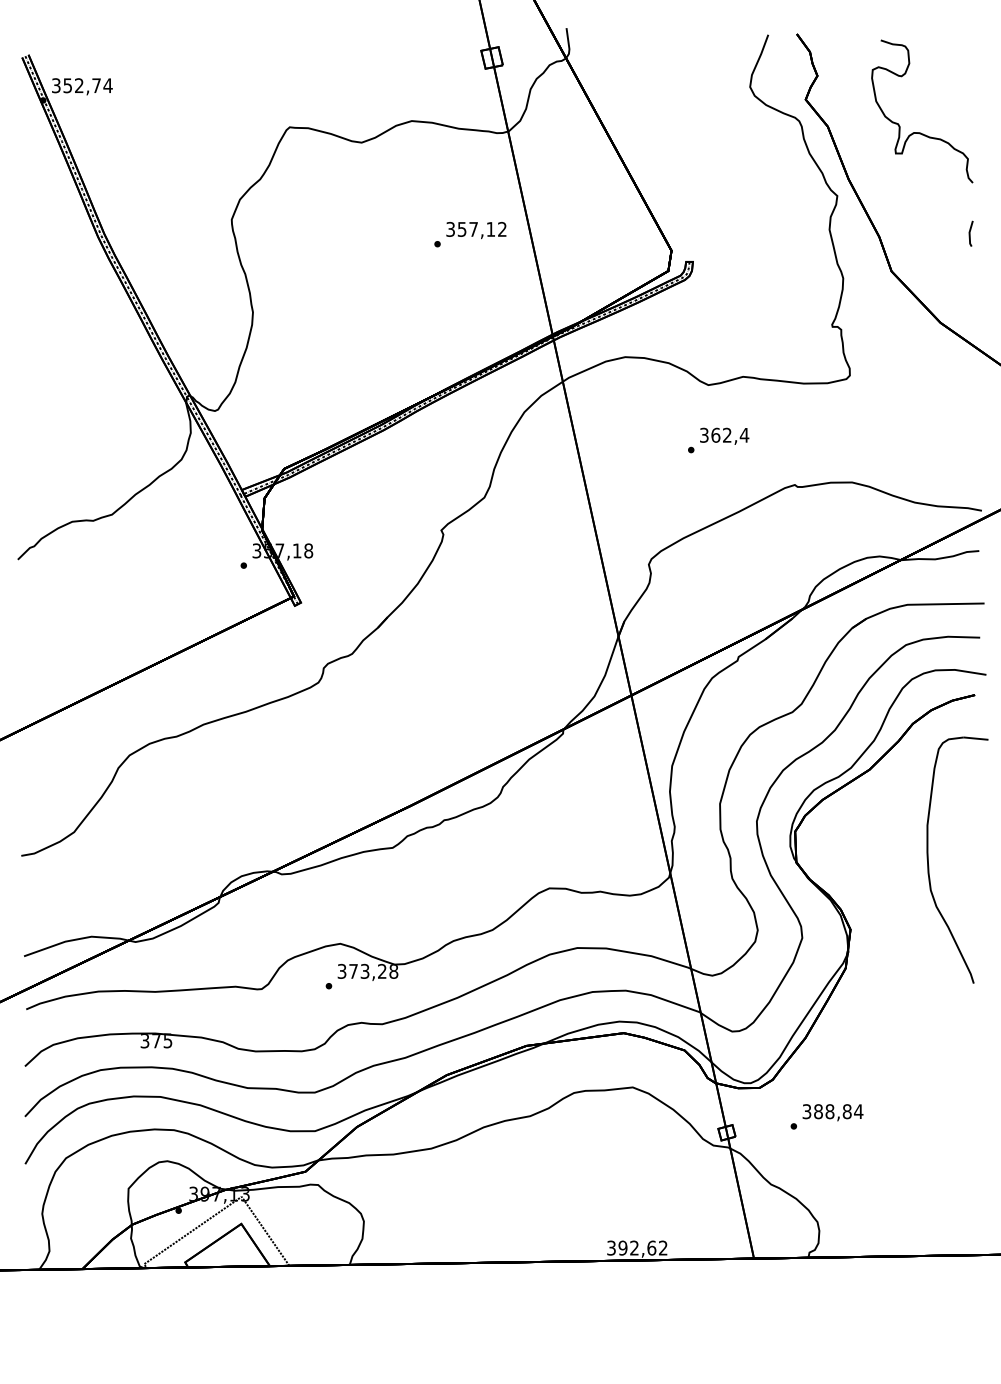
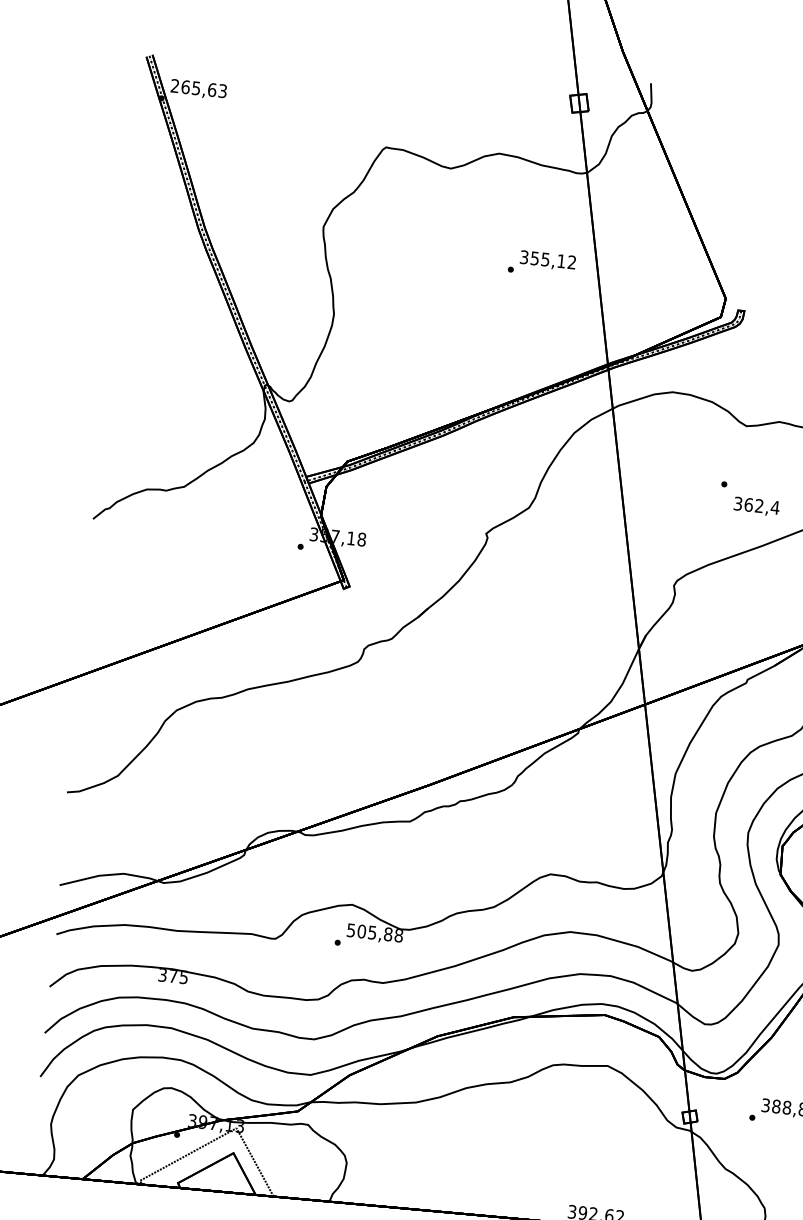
text: (82, 85) -> (199, 88), 352,74 -> 265,63
text: (473, 229) -> (545, 259), 357,12 -> 355,12
text: (724, 435) -> (756, 505), moved
text: (362, 970) -> (370, 931), 373,28 -> 505,88

